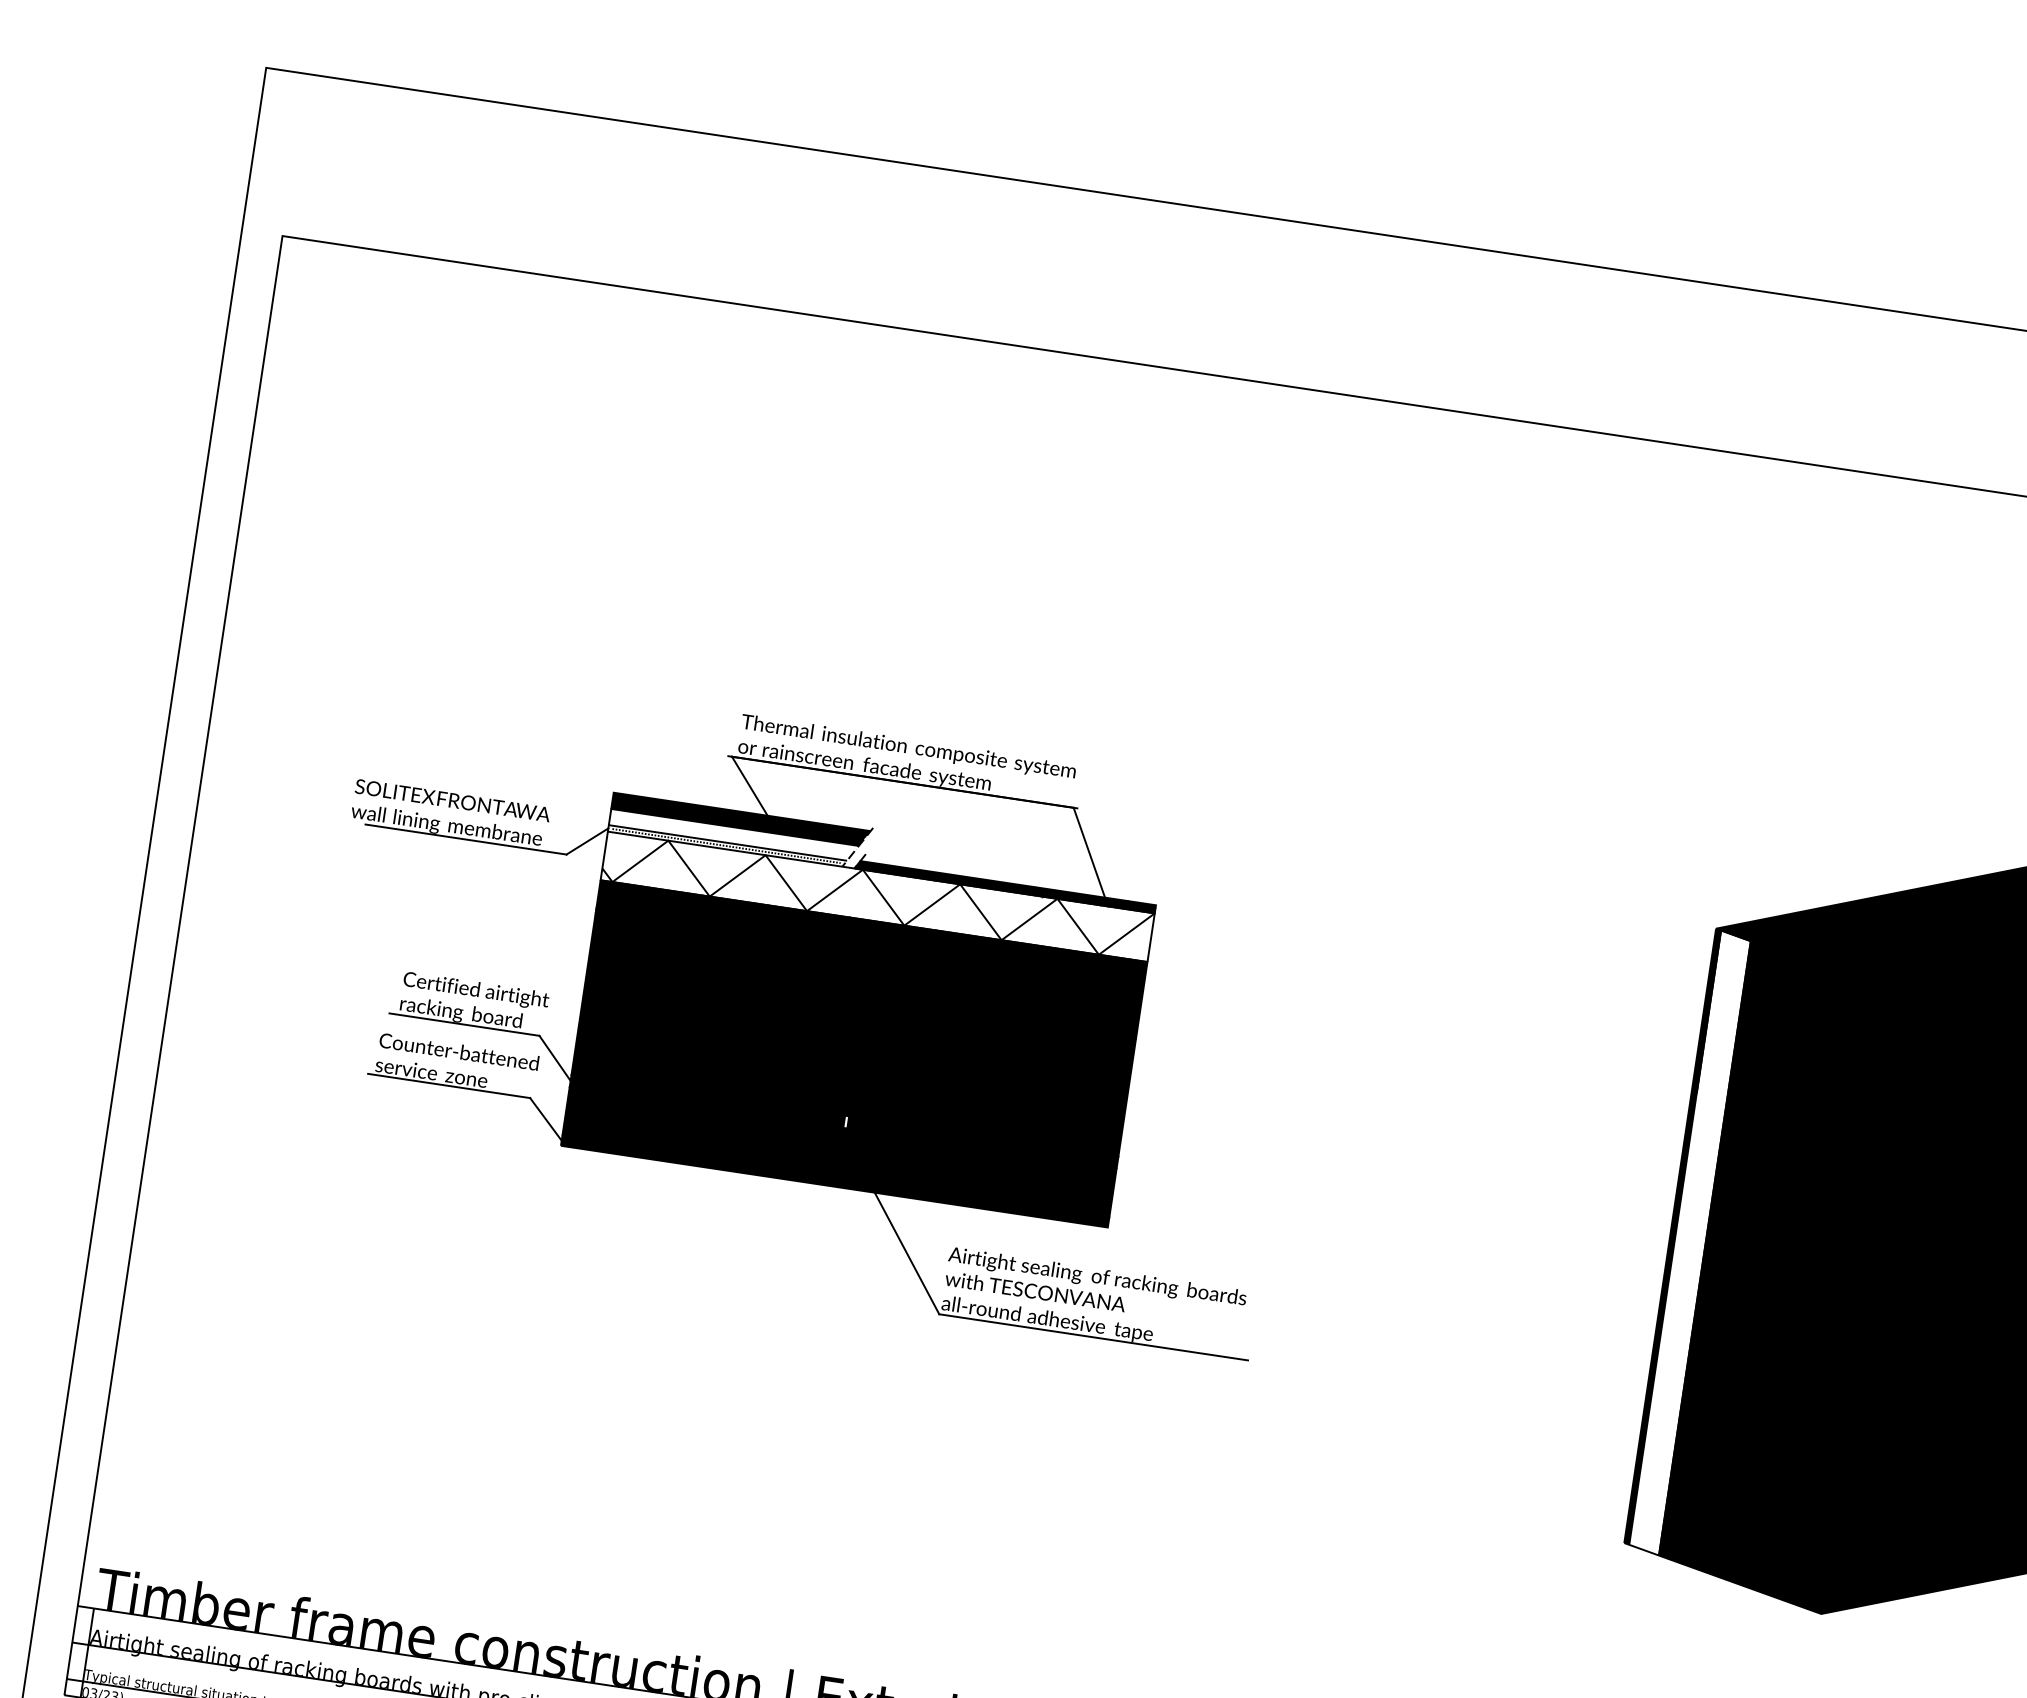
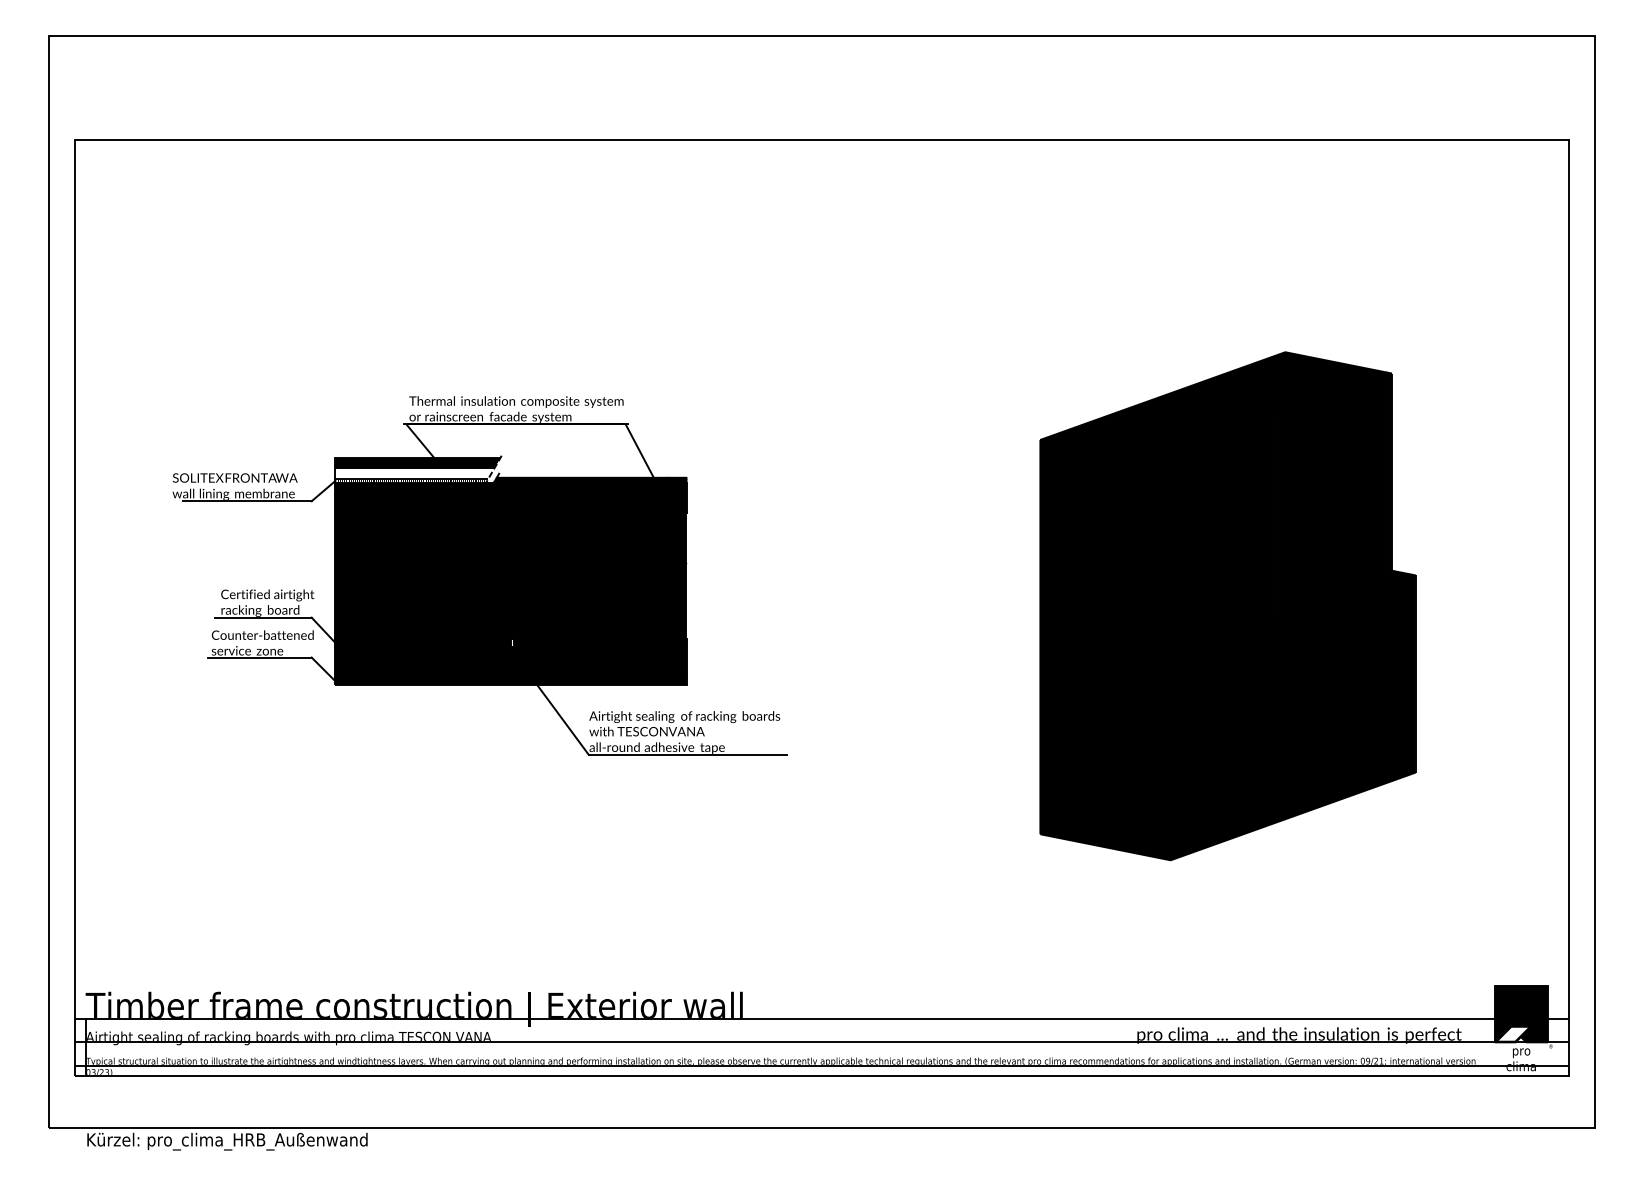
fill: (876, 896) -> (510, 498), added
fill: (1690, 1242) -> (1053, 639), added

